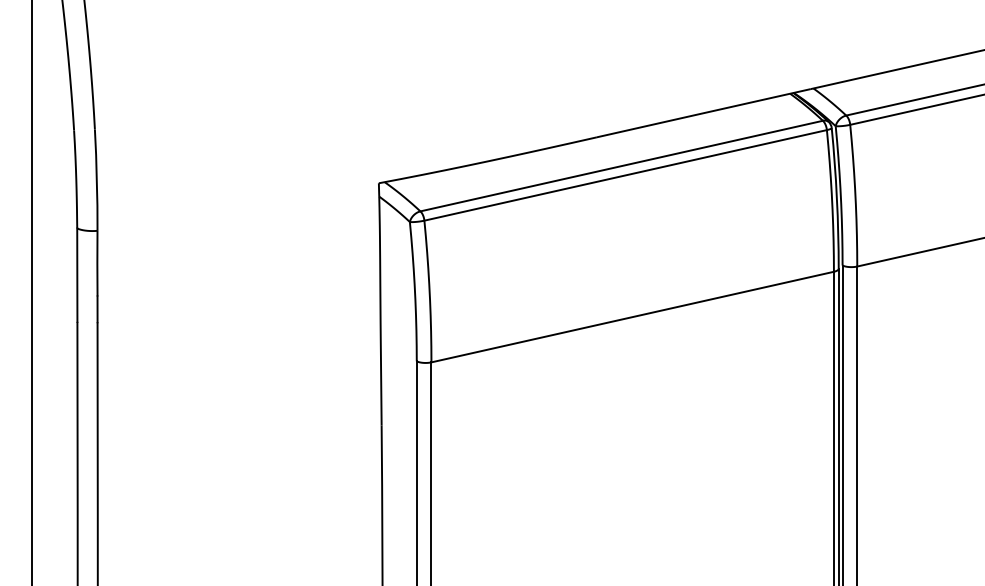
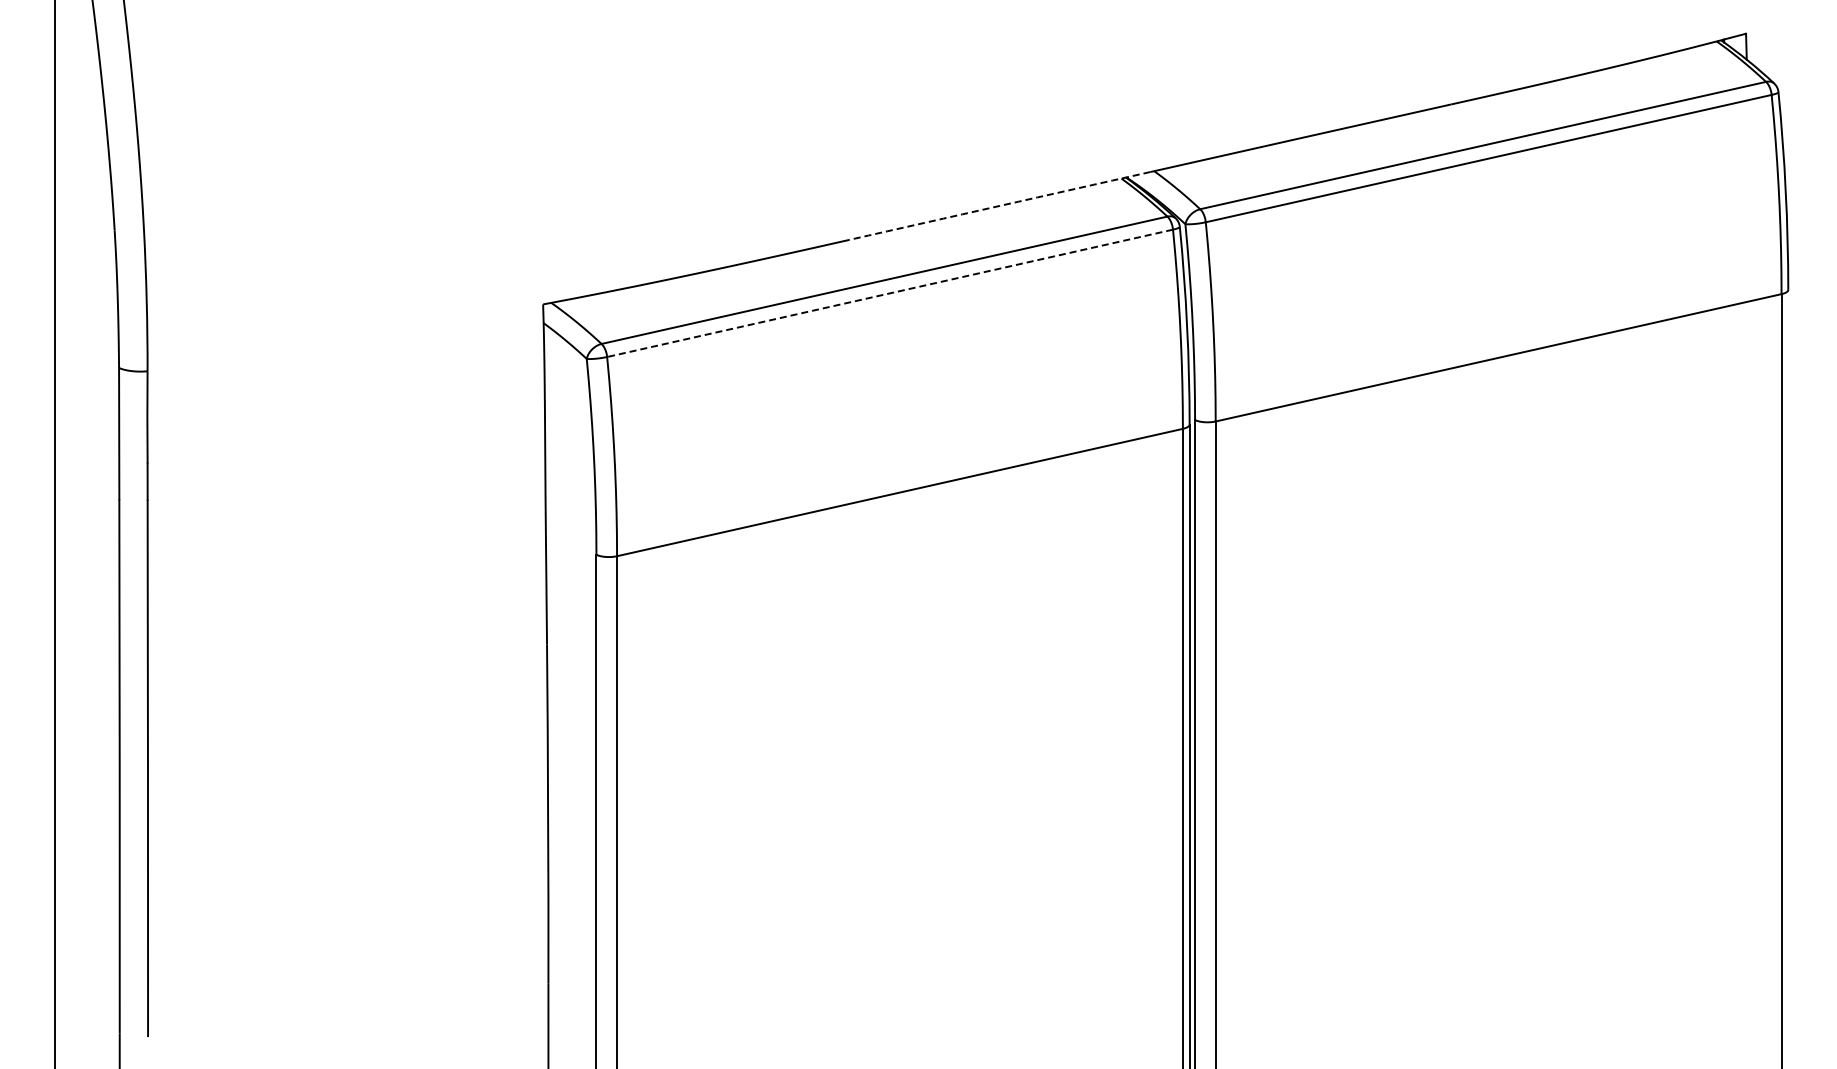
arc: (703, 112) -> (999, 205), solid -> dashed
line: (625, 175) -> (889, 293), solid -> dashed

